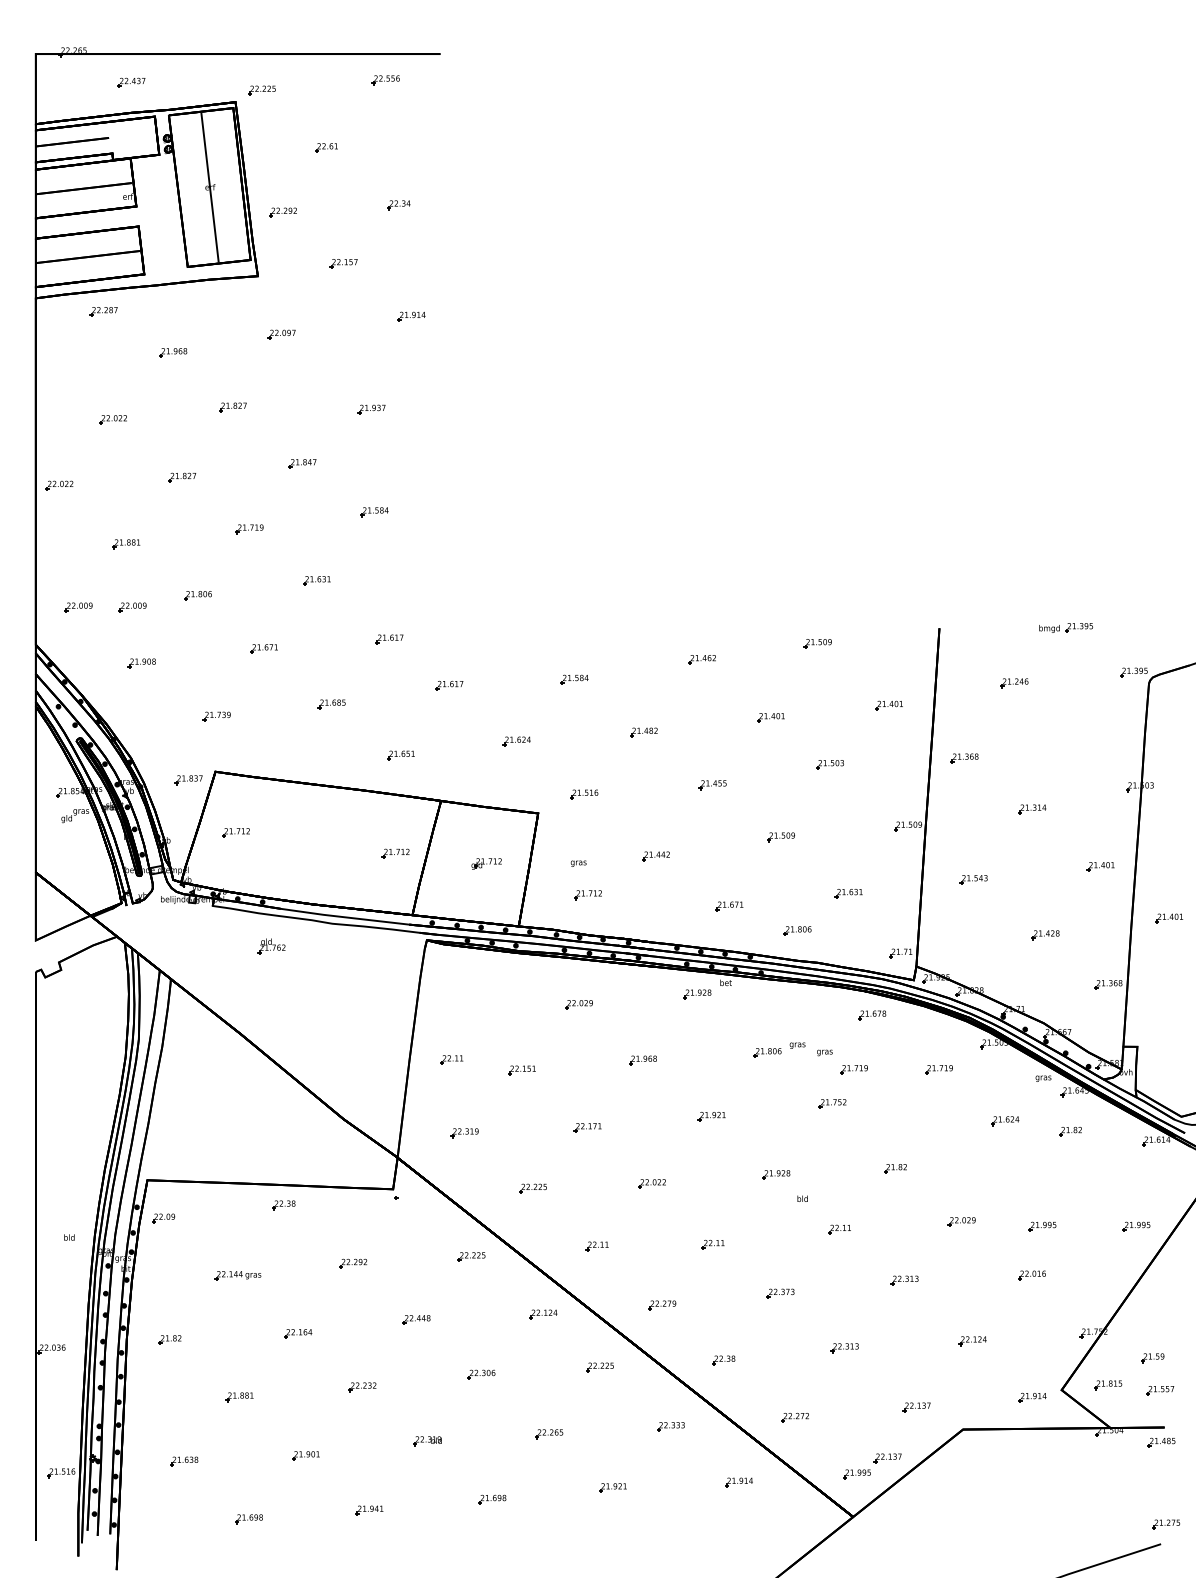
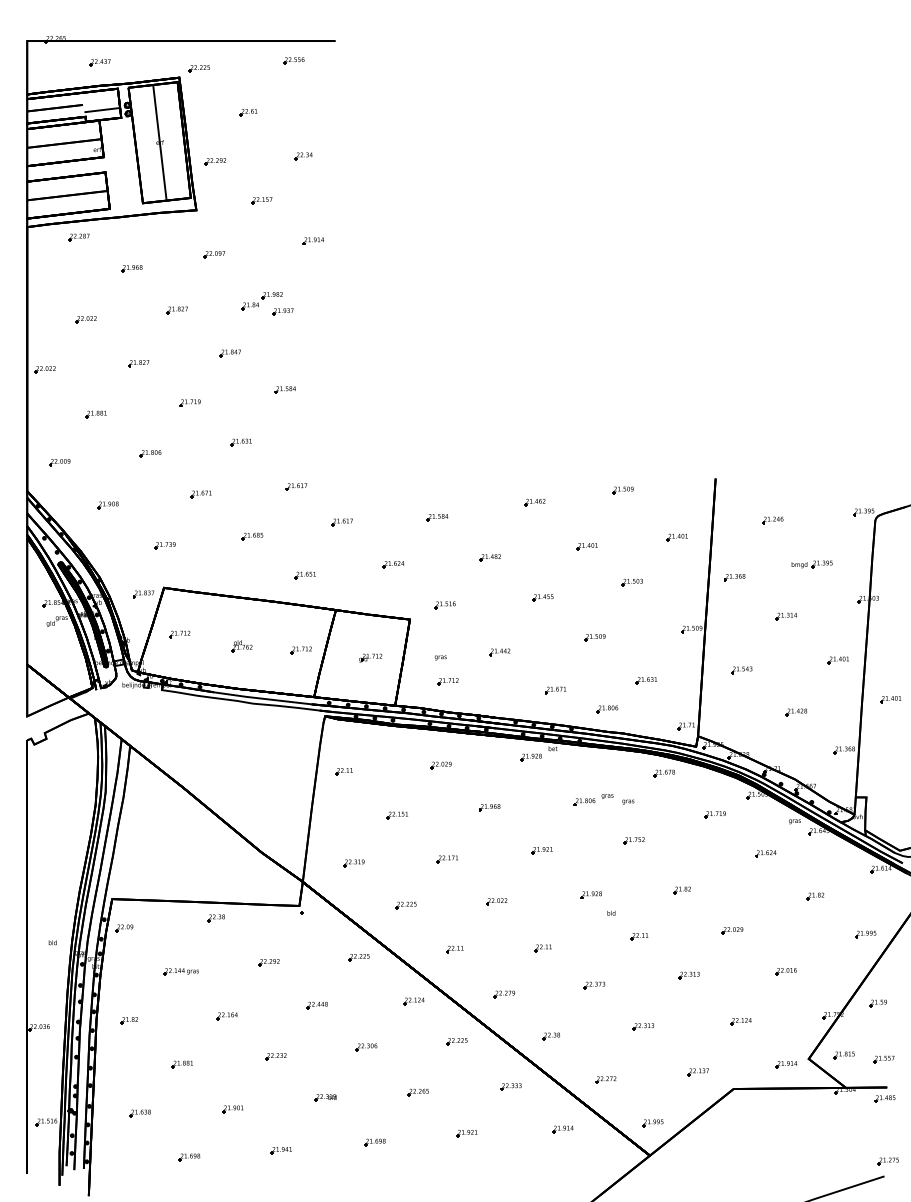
line: (134, 144) -> (102, 109), added
part: (344, 394) -> (262, 300), added
part: (132, 607) -> (100, 462), removed
part: (1065, 627) -> (811, 564), moved
part: (271, 946) -> (241, 646), moved
part: (451, 1059) -> (343, 771), moved
part: (853, 1069) -> (650, 814), removed
part: (1070, 1131) -> (815, 896), moved
part: (1042, 1226) -> (794, 934), removed
part: (1152, 1358) -> (877, 1003), moved
part: (887, 1458) -> (676, 1111), removed

